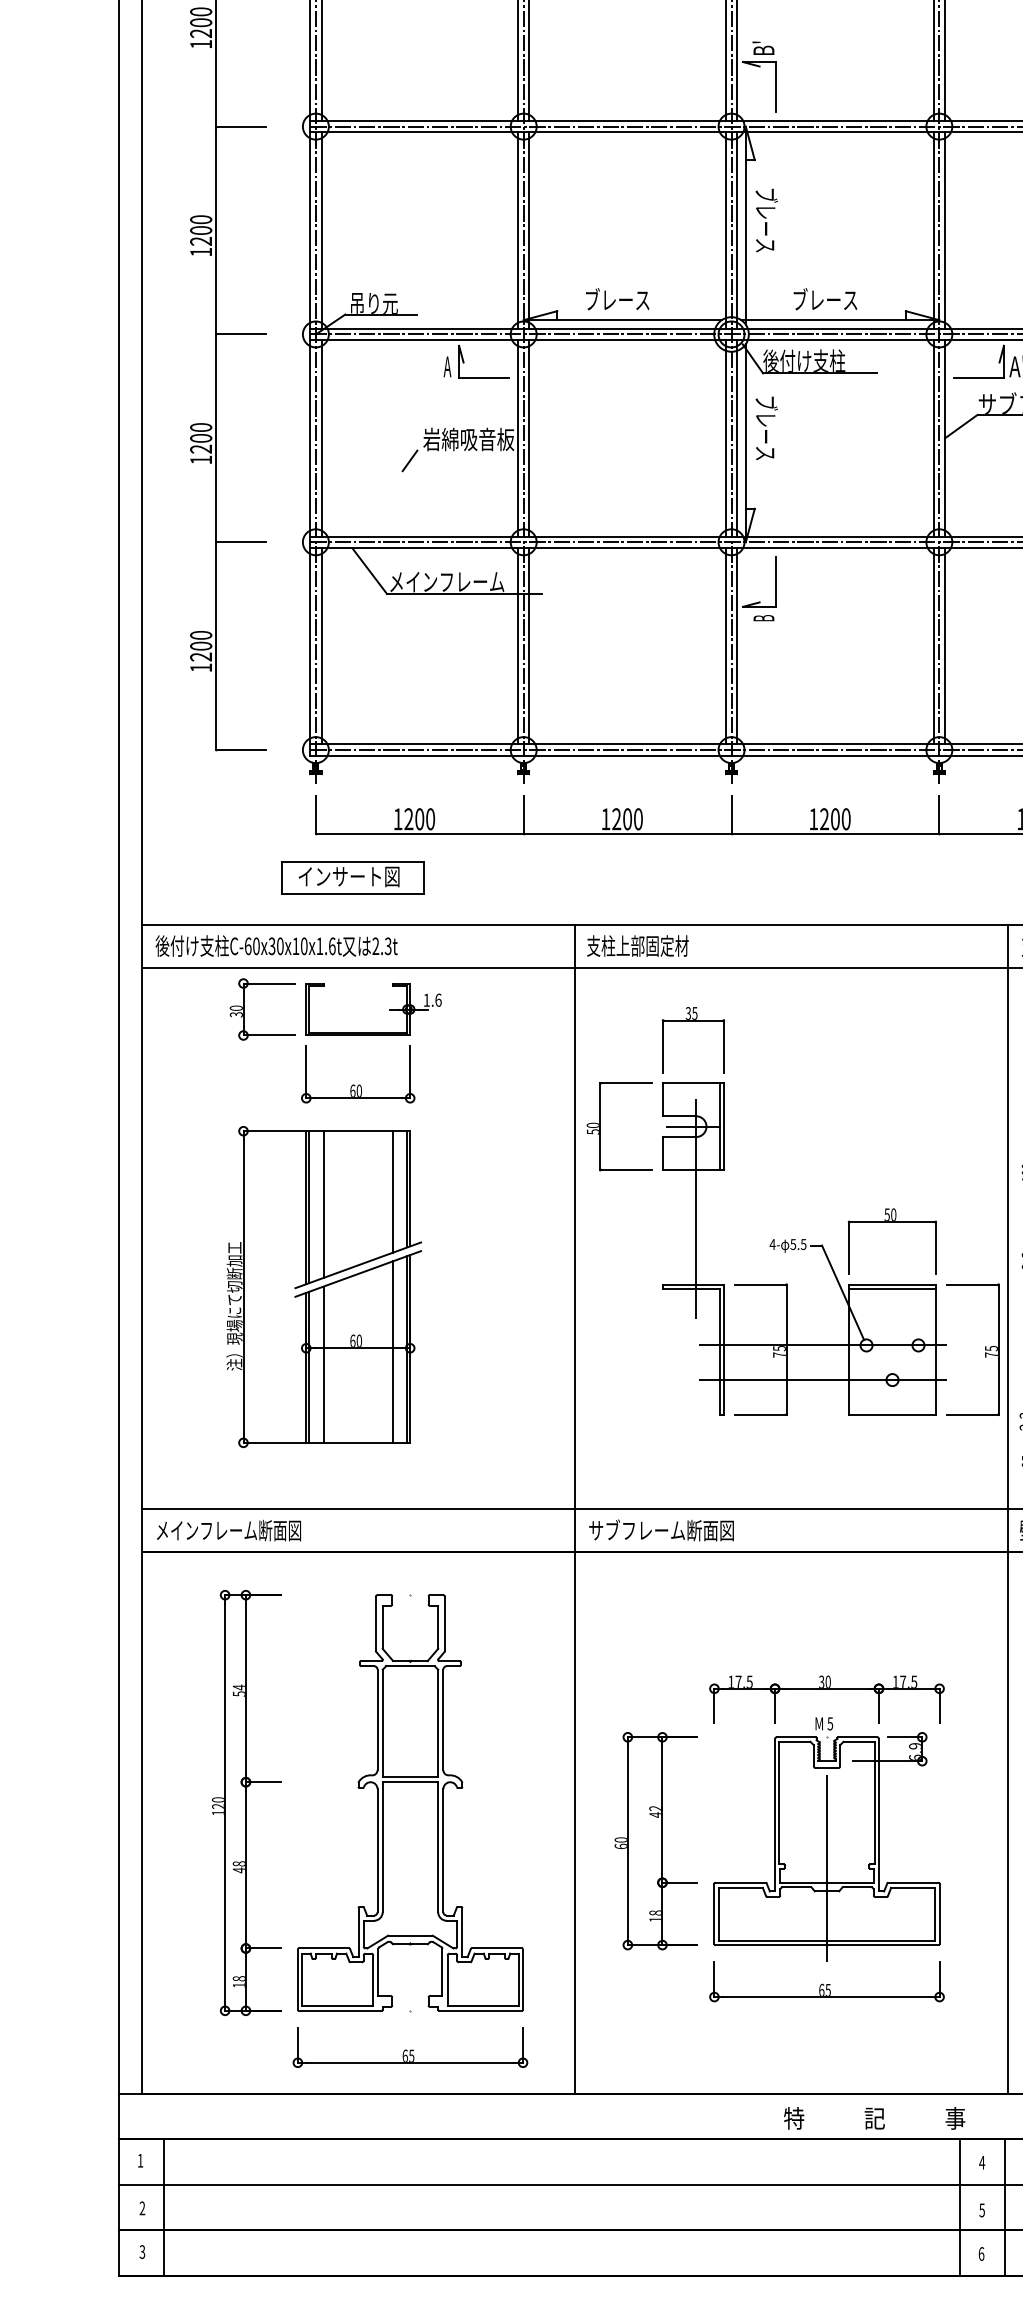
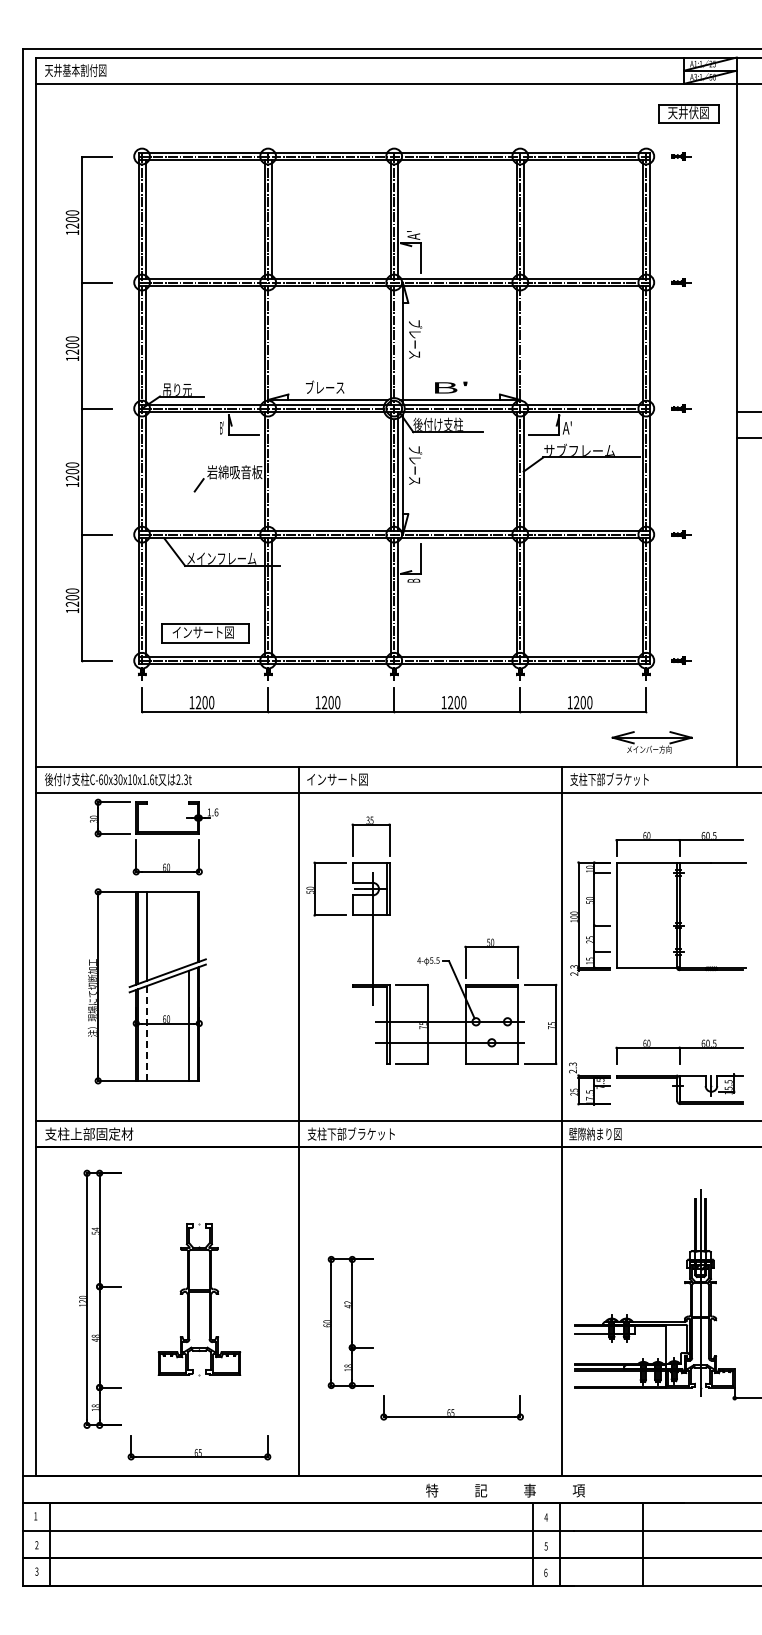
text: (763, 49) -> (413, 235), B' -> A'
line: (529, 230) -> (271, 345), removed
line: (736, 230) -> (397, 345), removed
line: (944, 230) -> (523, 345), removed
text: (825, 298) -> (451, 386), ブレース -> B'
text: (446, 365) -> (221, 427), A -> B'
line: (529, 438) -> (271, 471), removed
part: (352, 878) -> (205, 633), moved
text: (638, 945) -> (337, 779), 支柱上部固定材 -> インサート図
line: (392, 1191) -> (188, 928), removed
line: (323, 1366) -> (146, 1034), solid -> dashed
text: (229, 1529) -> (89, 1133), メインフレーム断面図 -> 支柱上部固定材
text: (661, 1529) -> (351, 1133), サブフレーム断面図 -> 支柱下部ブラケット
part: (410, 1803) -> (199, 1299), size x0.6
part: (825, 1818) -> (451, 1308), removed

